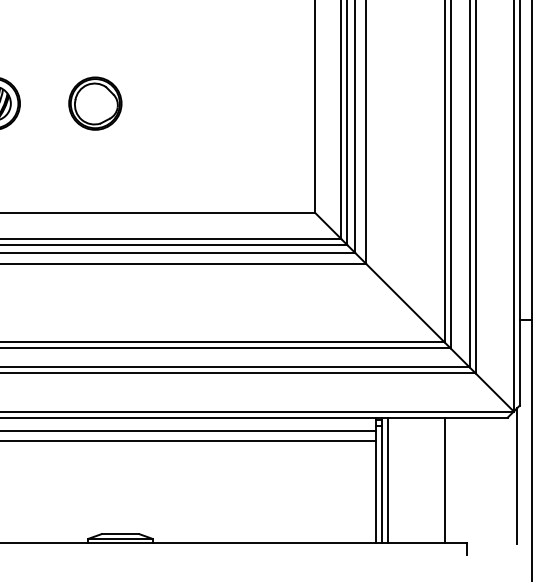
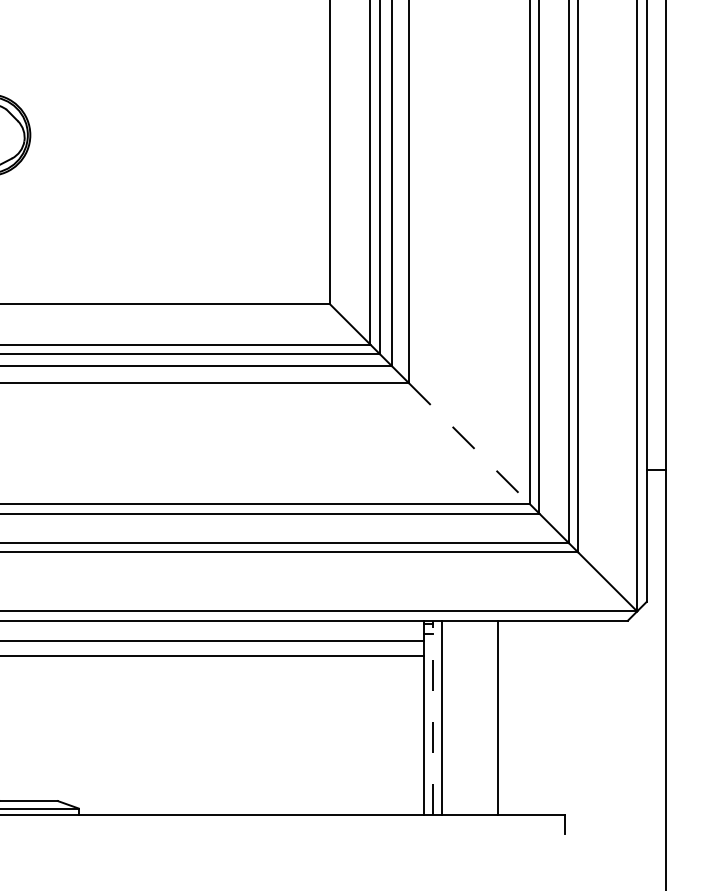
line: (405, 303) -> (469, 444), solid -> dashed
line: (517, 475) -> (642, 710), removed
line: (444, 479) -> (497, 716), moved
line: (381, 480) -> (432, 718), solid -> dashed

